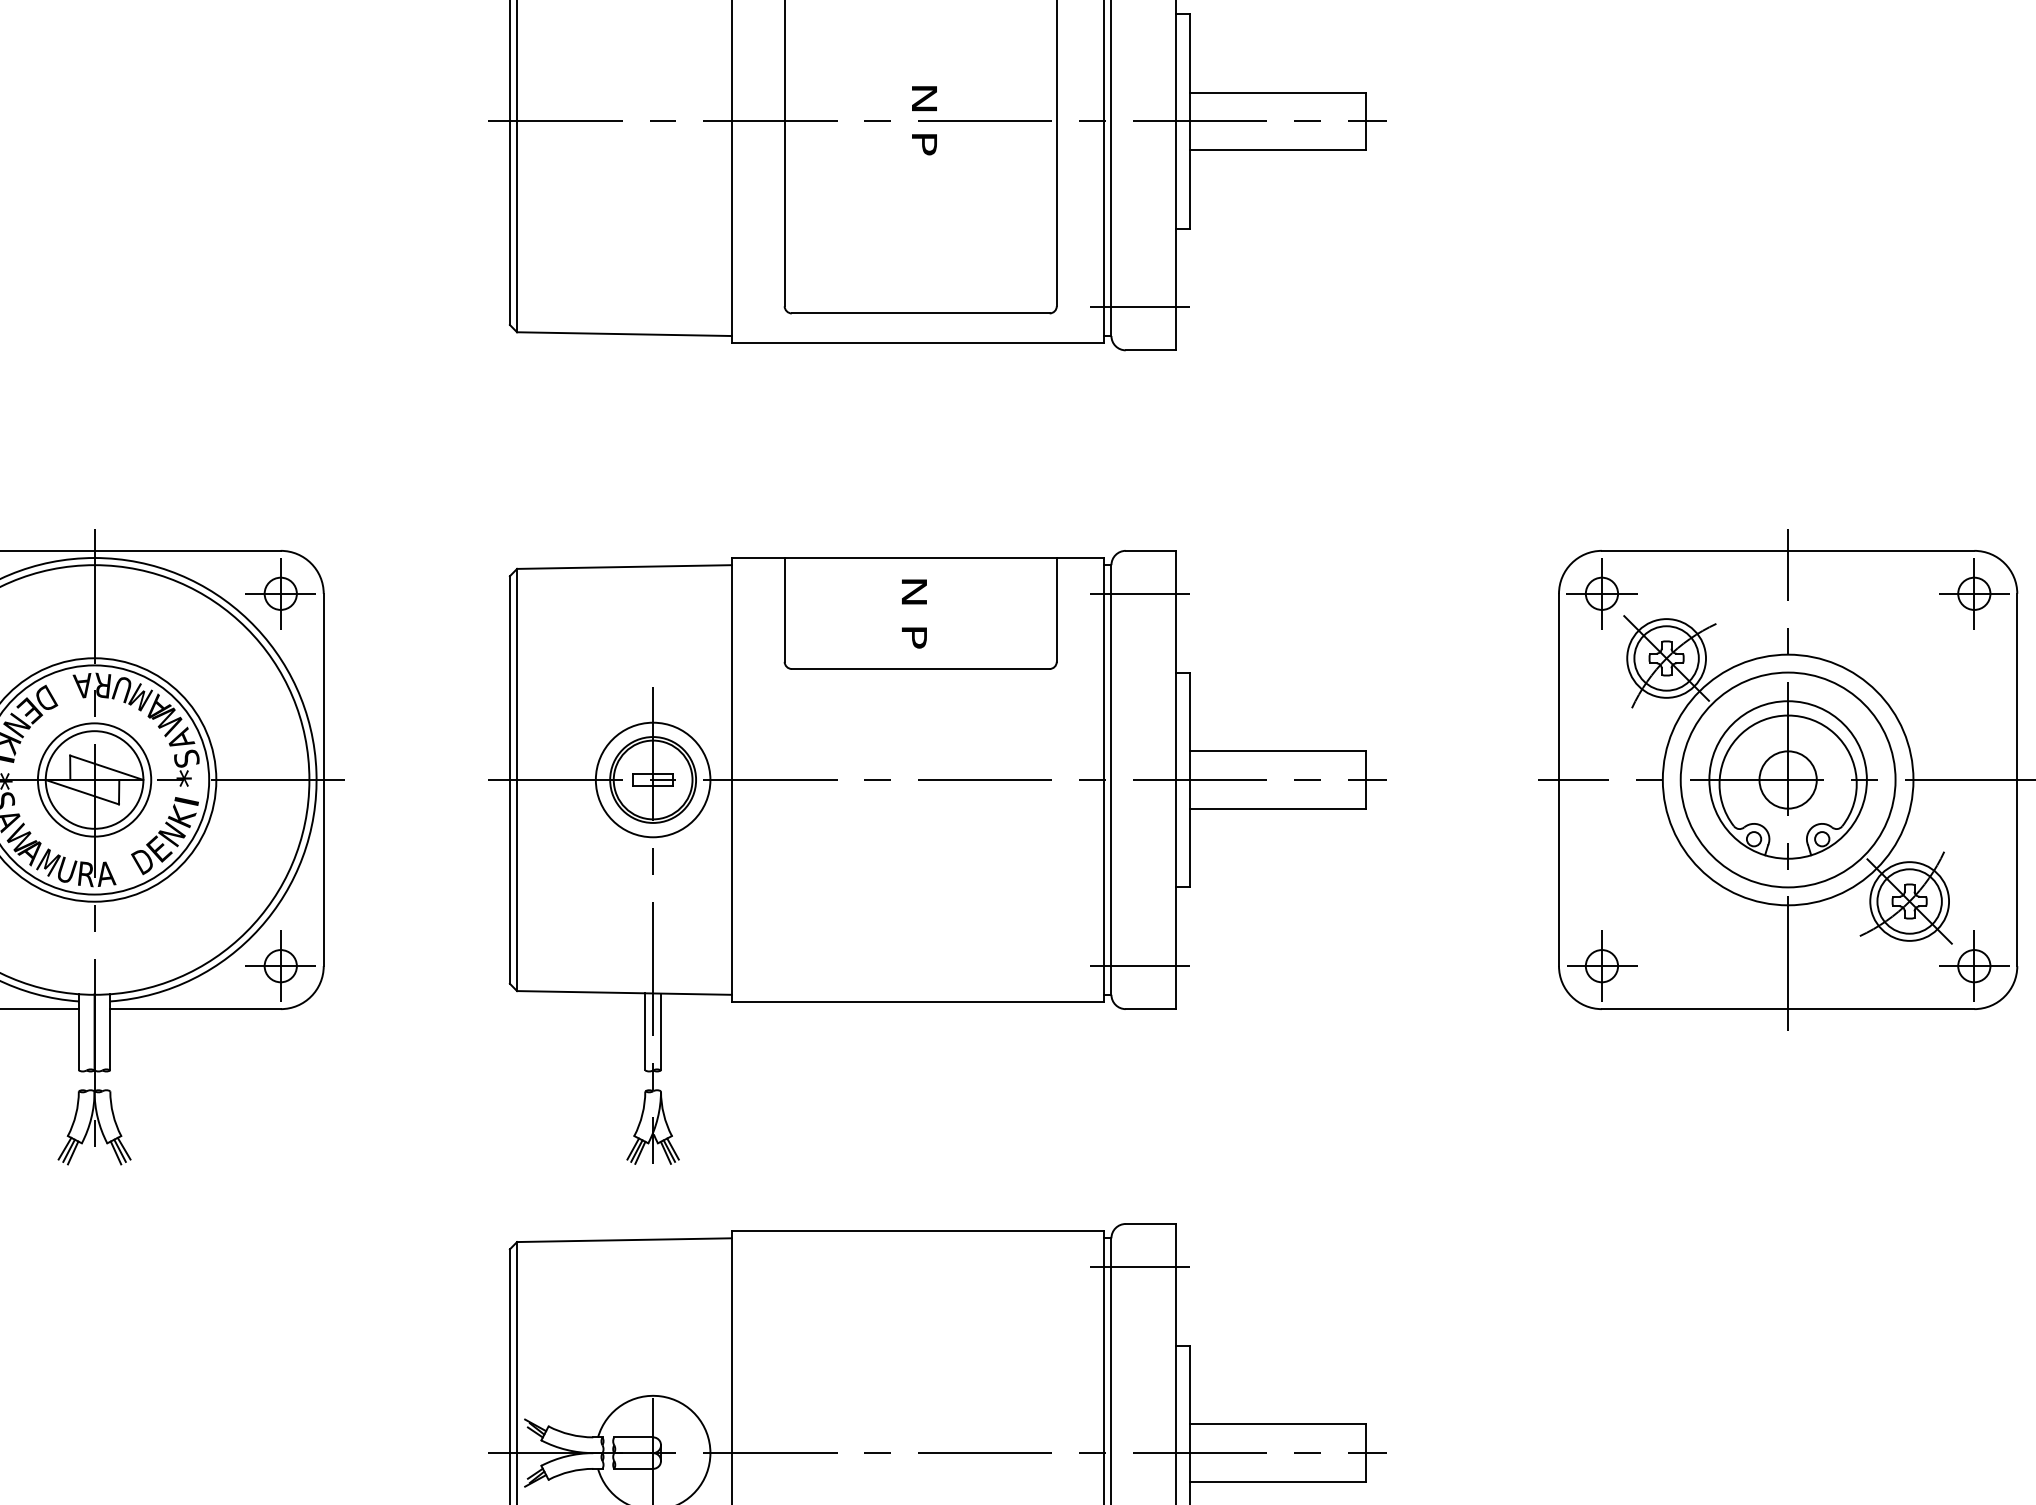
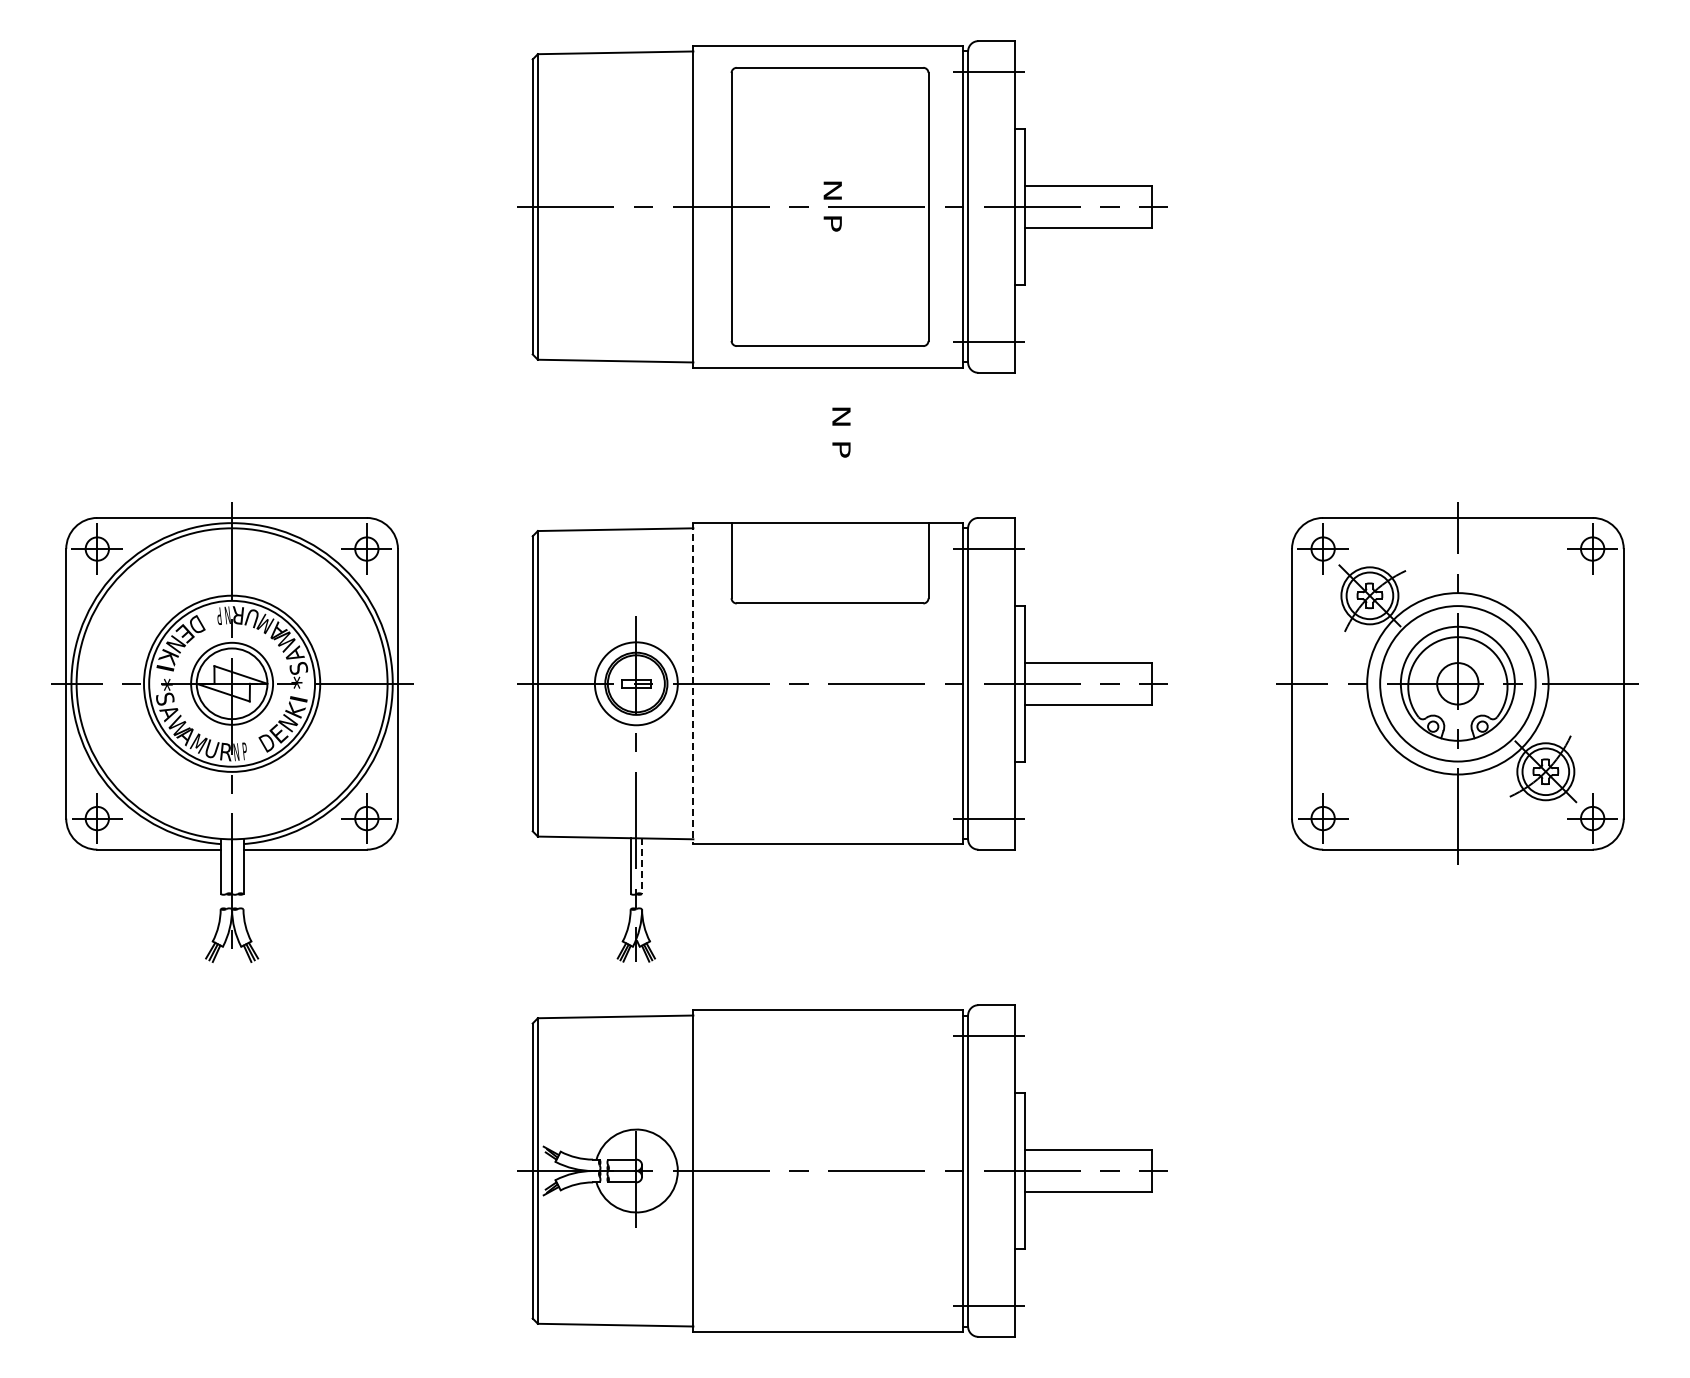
text: (914, 613) -> (841, 432), moved
text: (82, 685) -> (223, 615), A -> N P
line: (732, 779) -> (693, 683), solid -> dashed
text: (106, 873) -> (240, 751), A -> N P
line: (661, 1032) -> (642, 866), solid -> dashed

